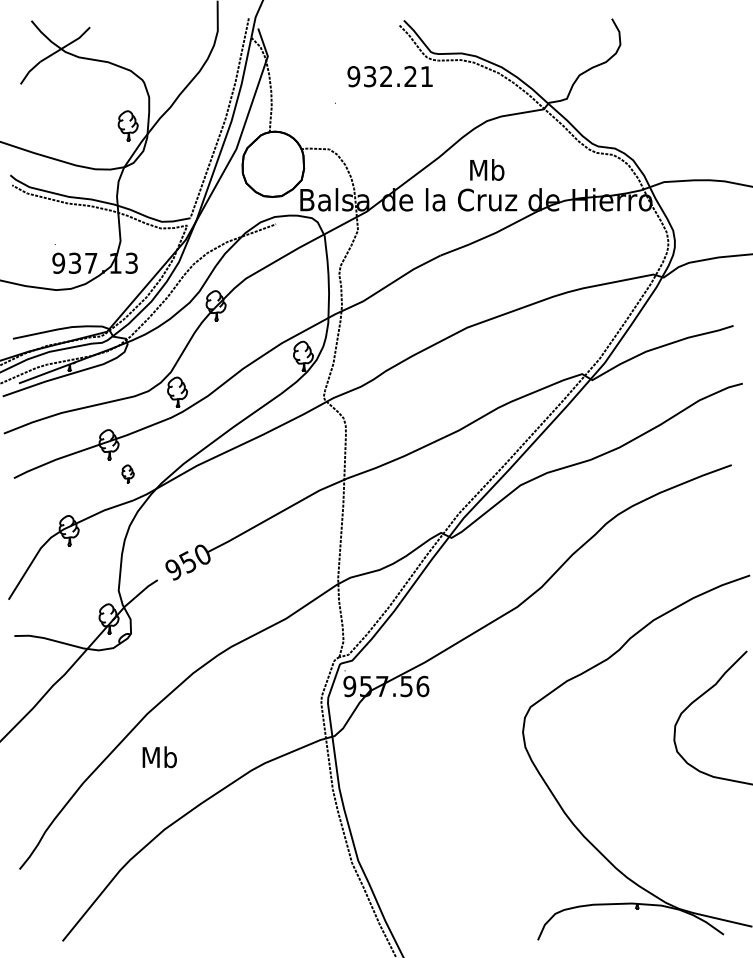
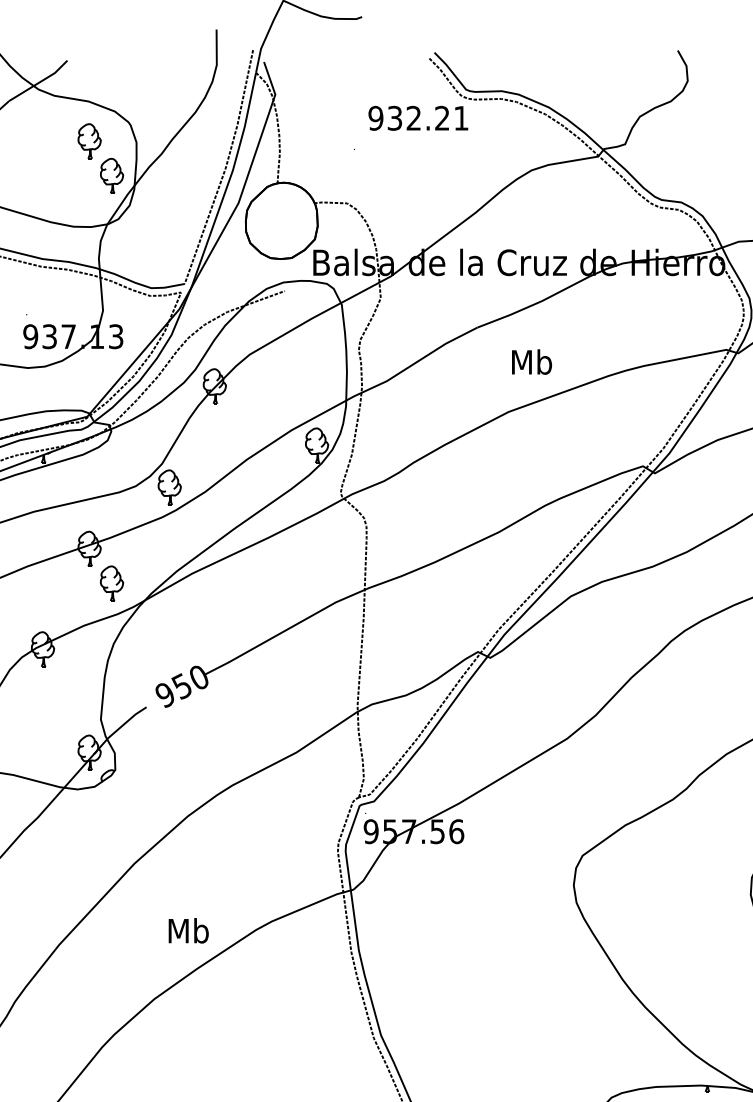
part: (108, 95) -> (88, 140), added
text: (487, 169) -> (532, 361), moved
part: (127, 473) -> (111, 582), size x1.67
text: (159, 757) -> (188, 931), moved

